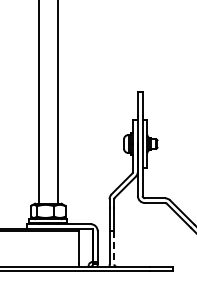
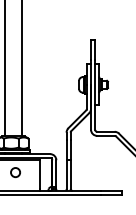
circle: (50, 245) -> (15, 172), added
line: (114, 247) -> (70, 174), dashed -> solid

